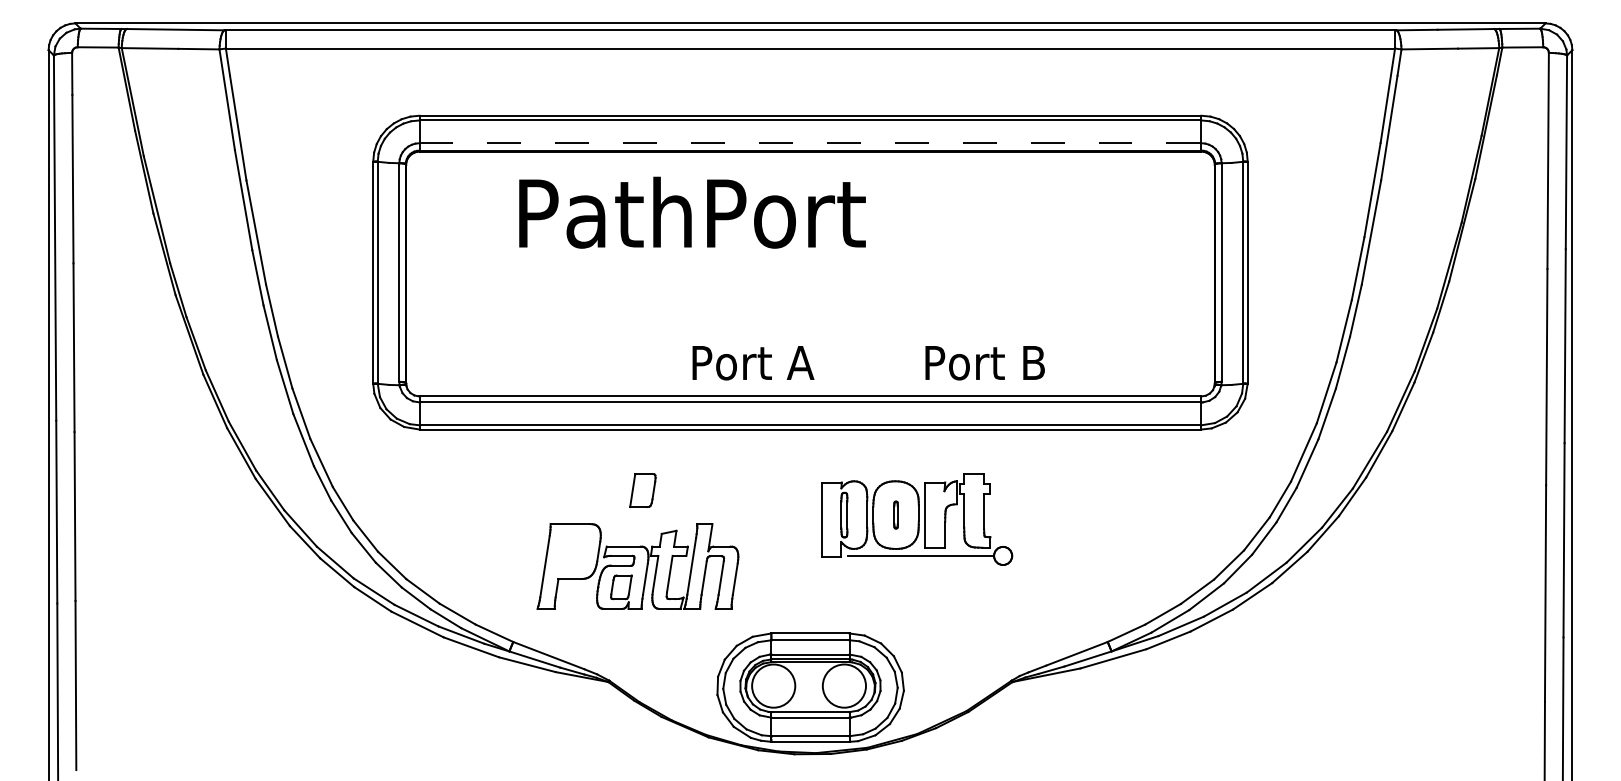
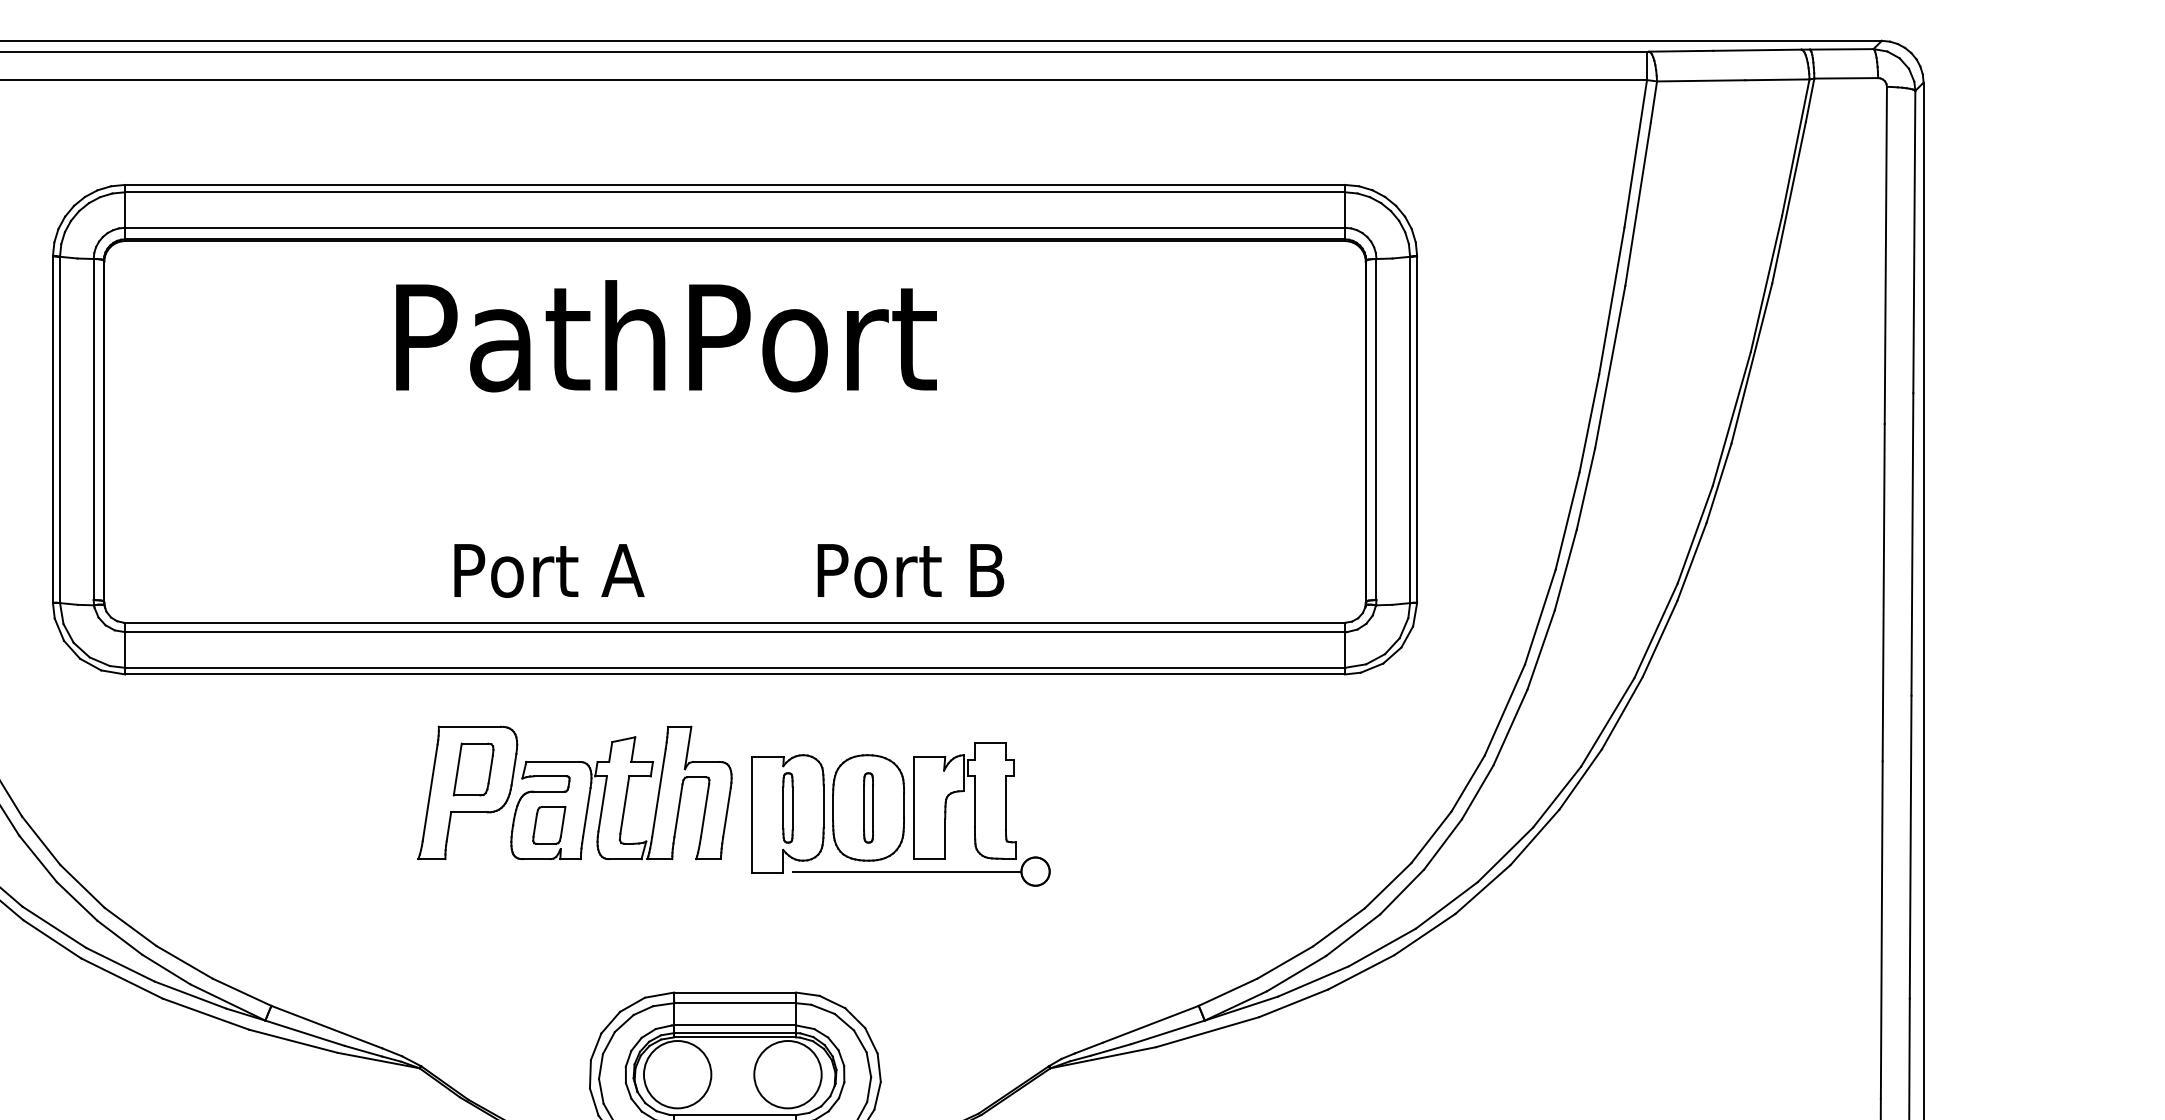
line: (810, 143) -> (735, 228), dashed -> solid
text: (692, 212) -> (666, 335), moved
text: (868, 363) -> (728, 571), moved
part: (895, 514) -> (867, 806), size x1.67
part: (637, 566) -> (574, 792), moved

